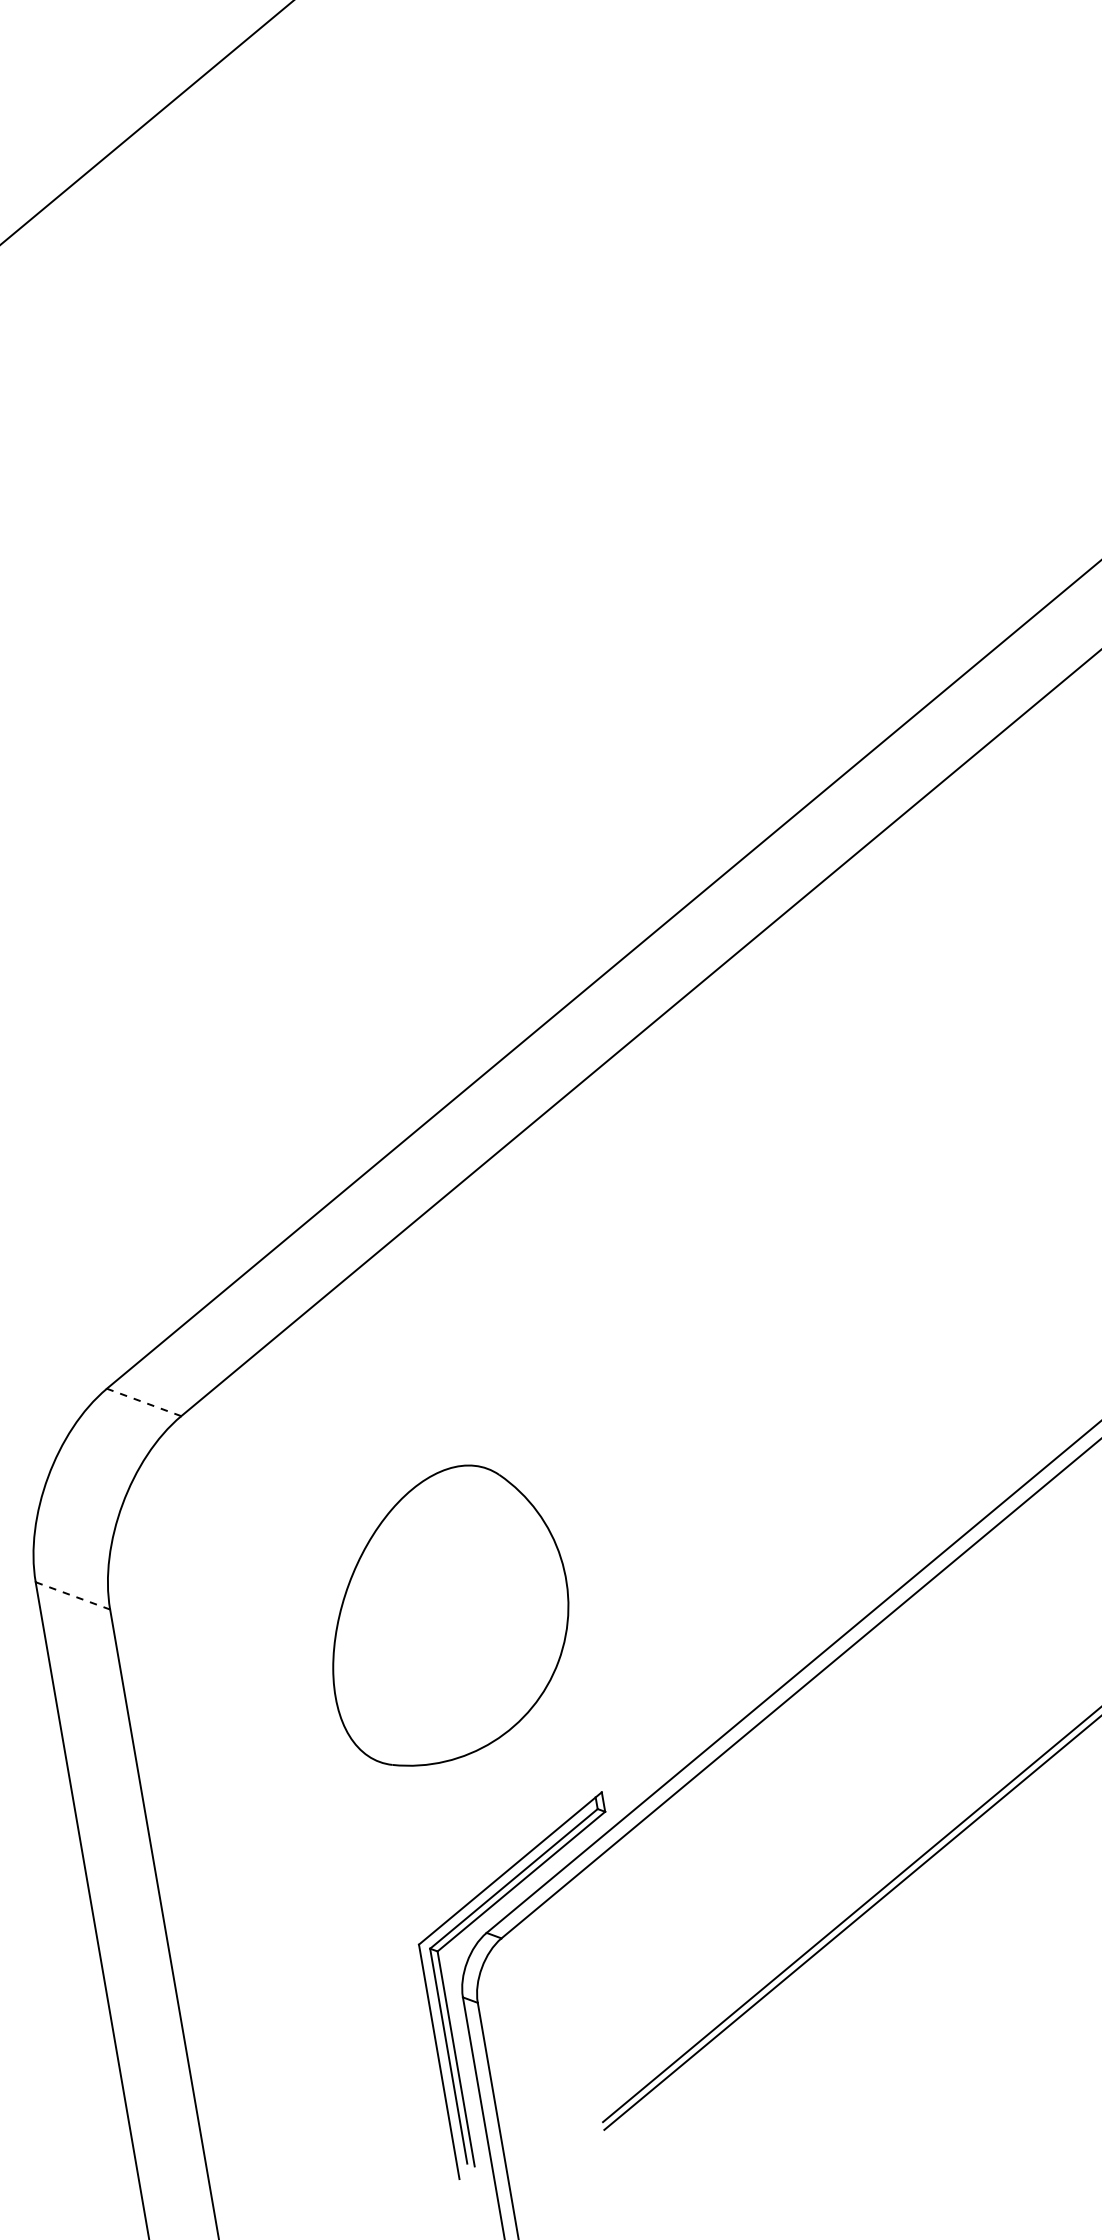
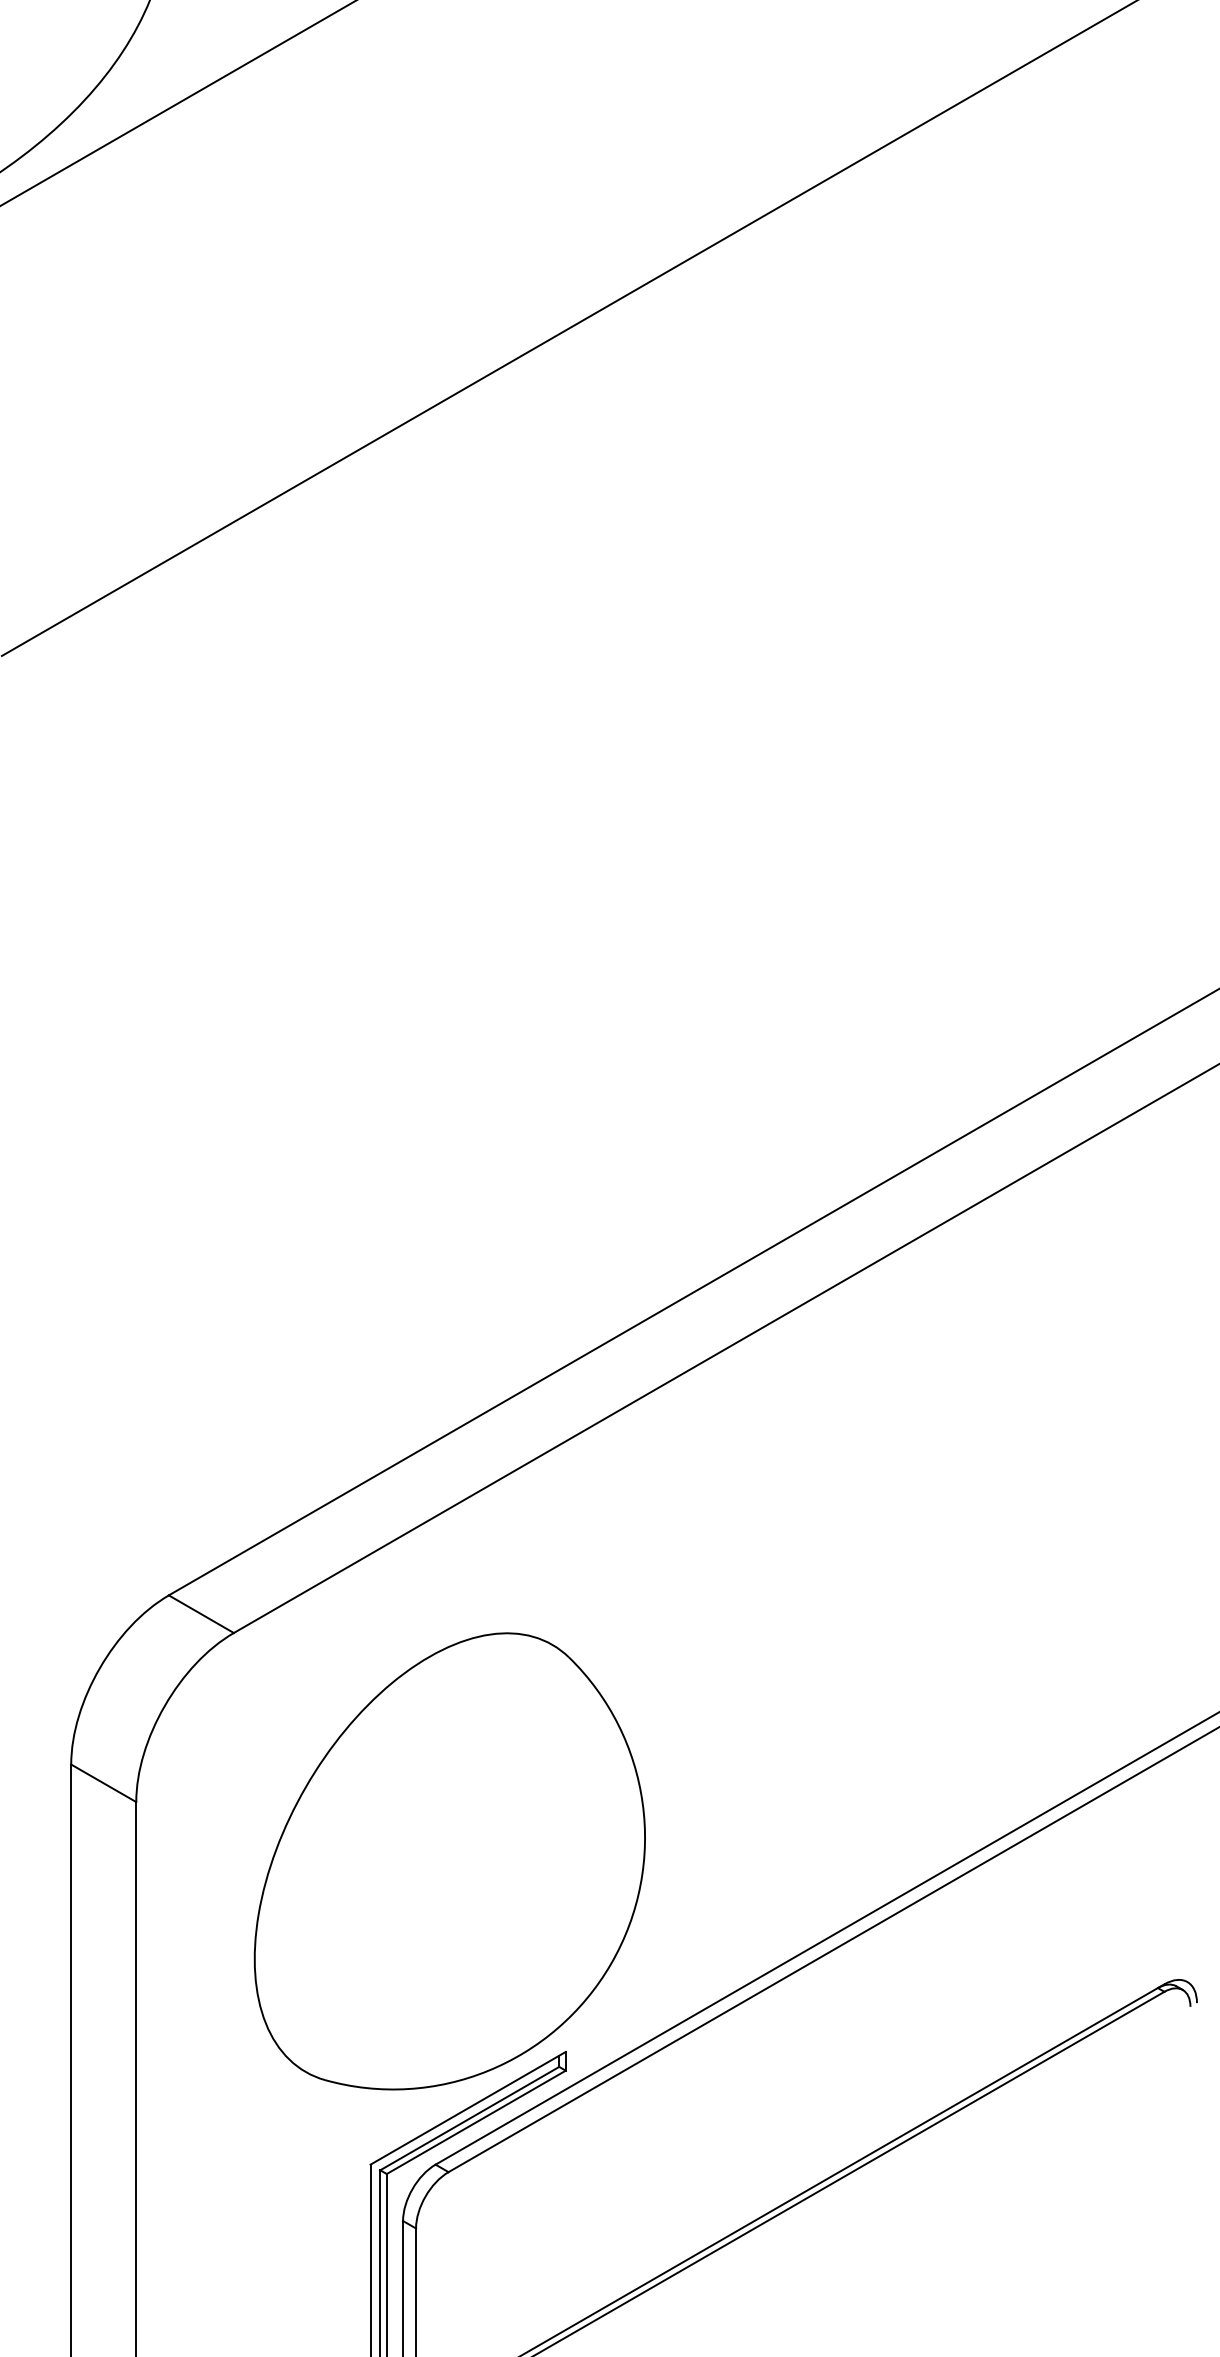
line: (144, 1402) -> (201, 1614), dashed -> solid
line: (72, 1596) -> (103, 1783), dashed -> solid
part: (446, 1615) -> (449, 1861), size x1.67

